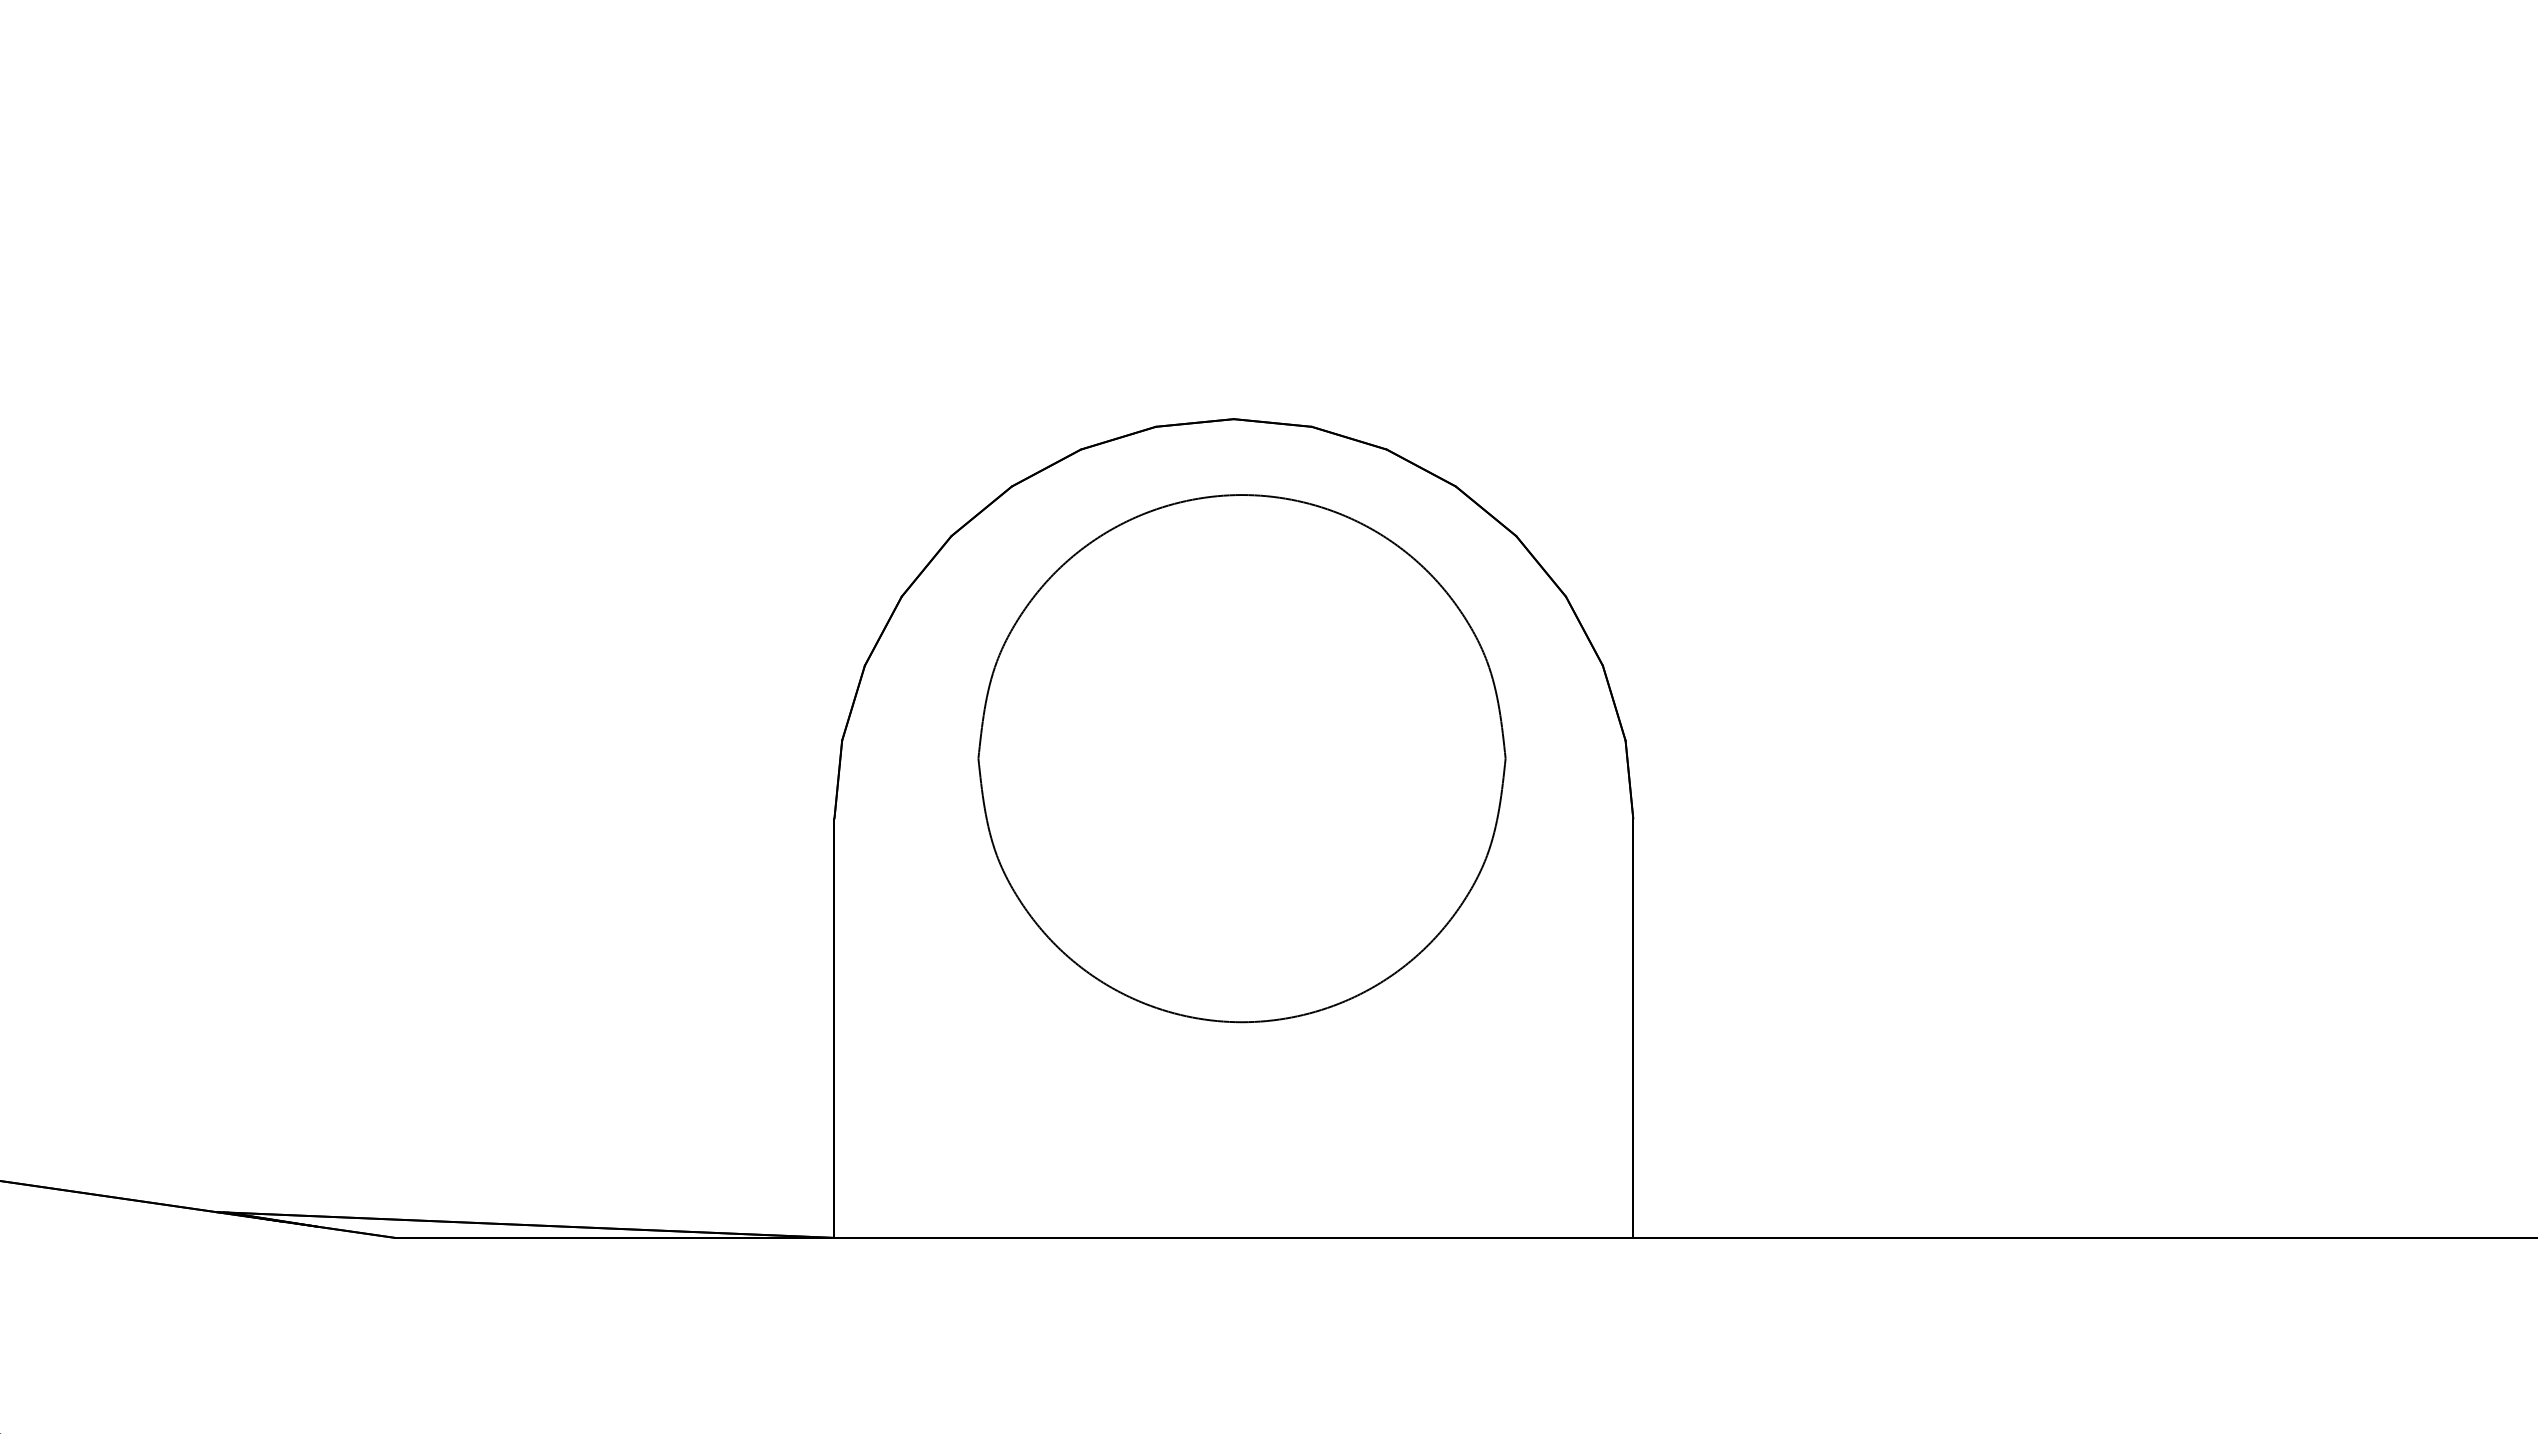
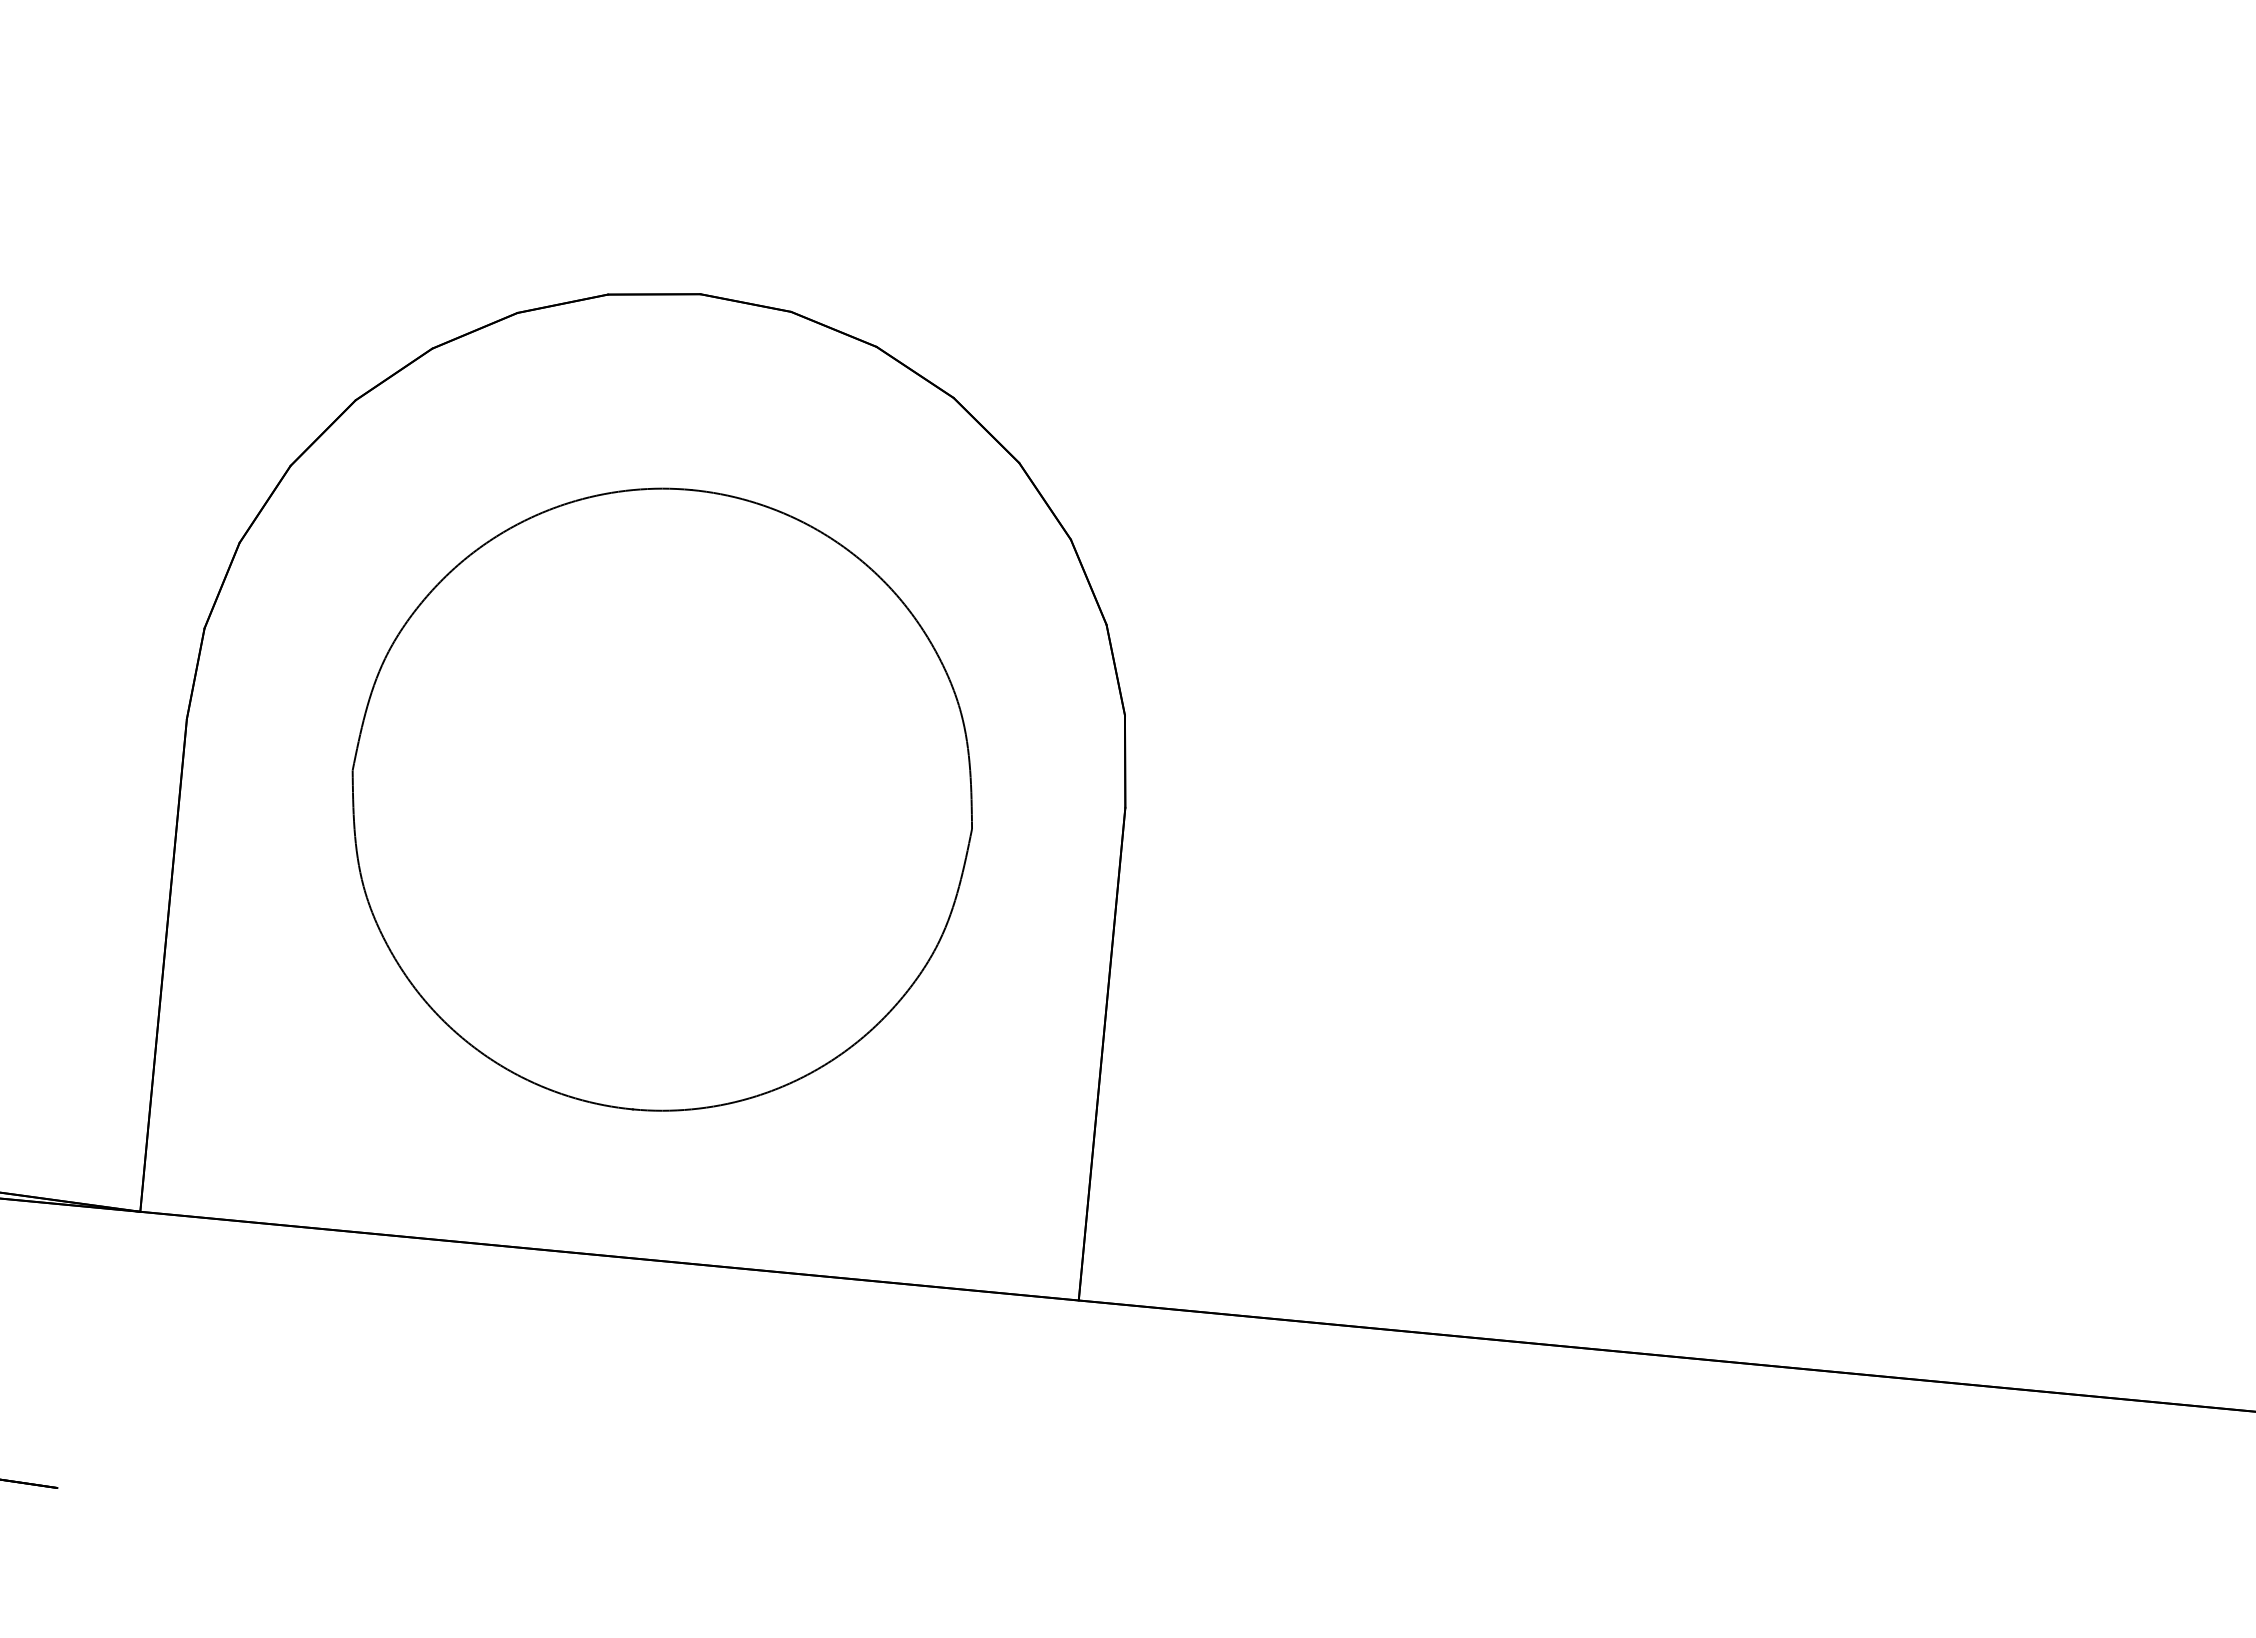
part: (1241, 758) -> (661, 799), moved

